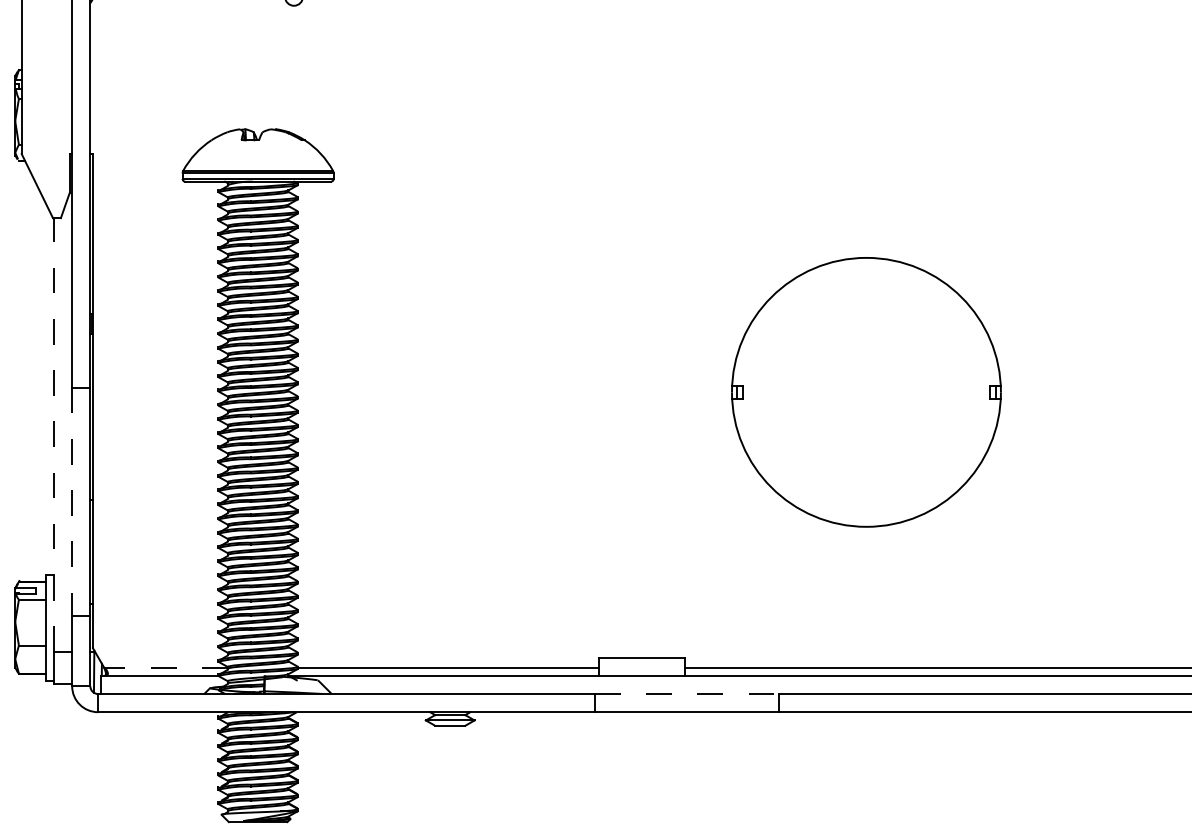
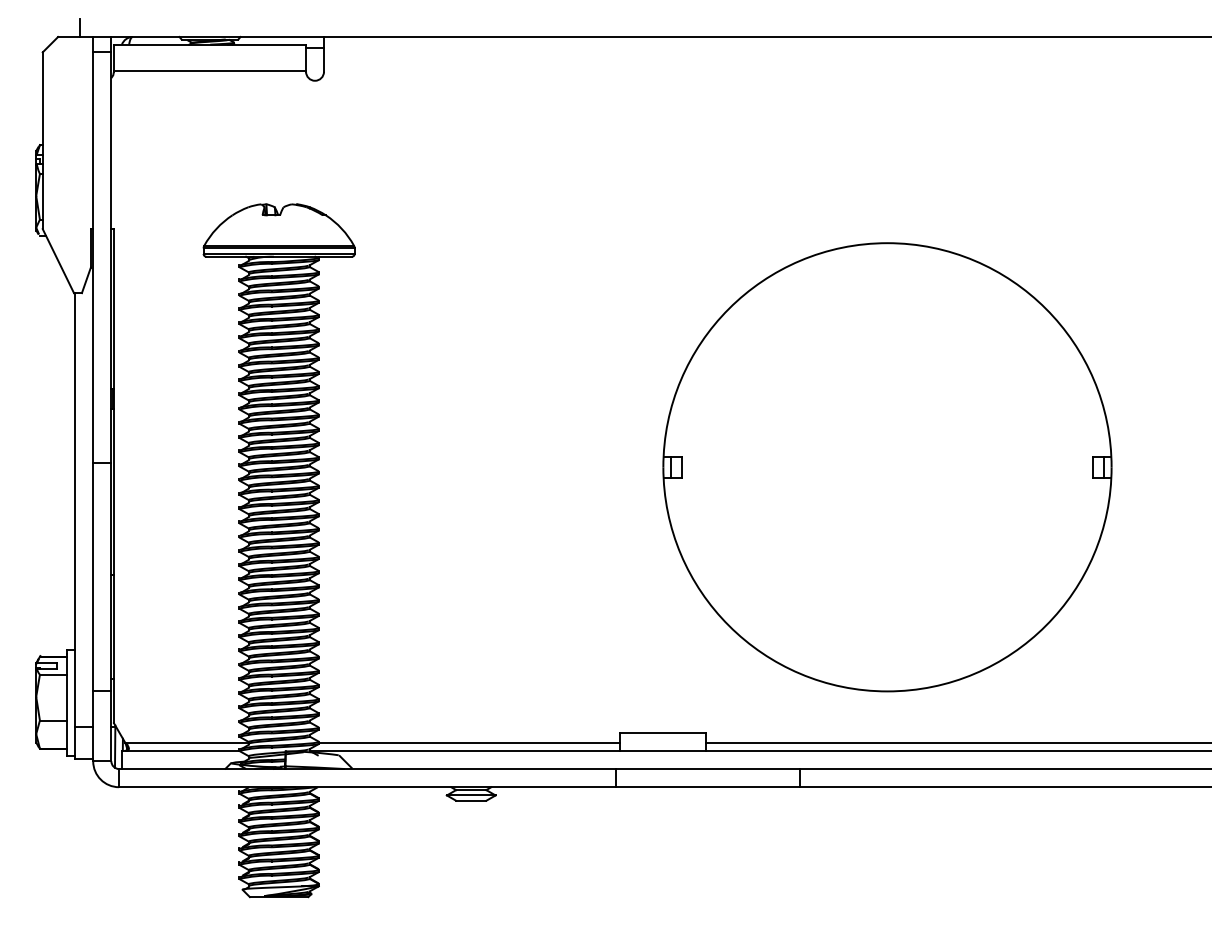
part: (866, 392) -> (887, 467), size x1.67
line: (54, 435) -> (75, 510), dashed -> solid
line: (72, 502) -> (93, 577), dashed -> solid
line: (166, 668) -> (187, 743), dashed -> solid
line: (687, 694) -> (708, 769), dashed -> solid

